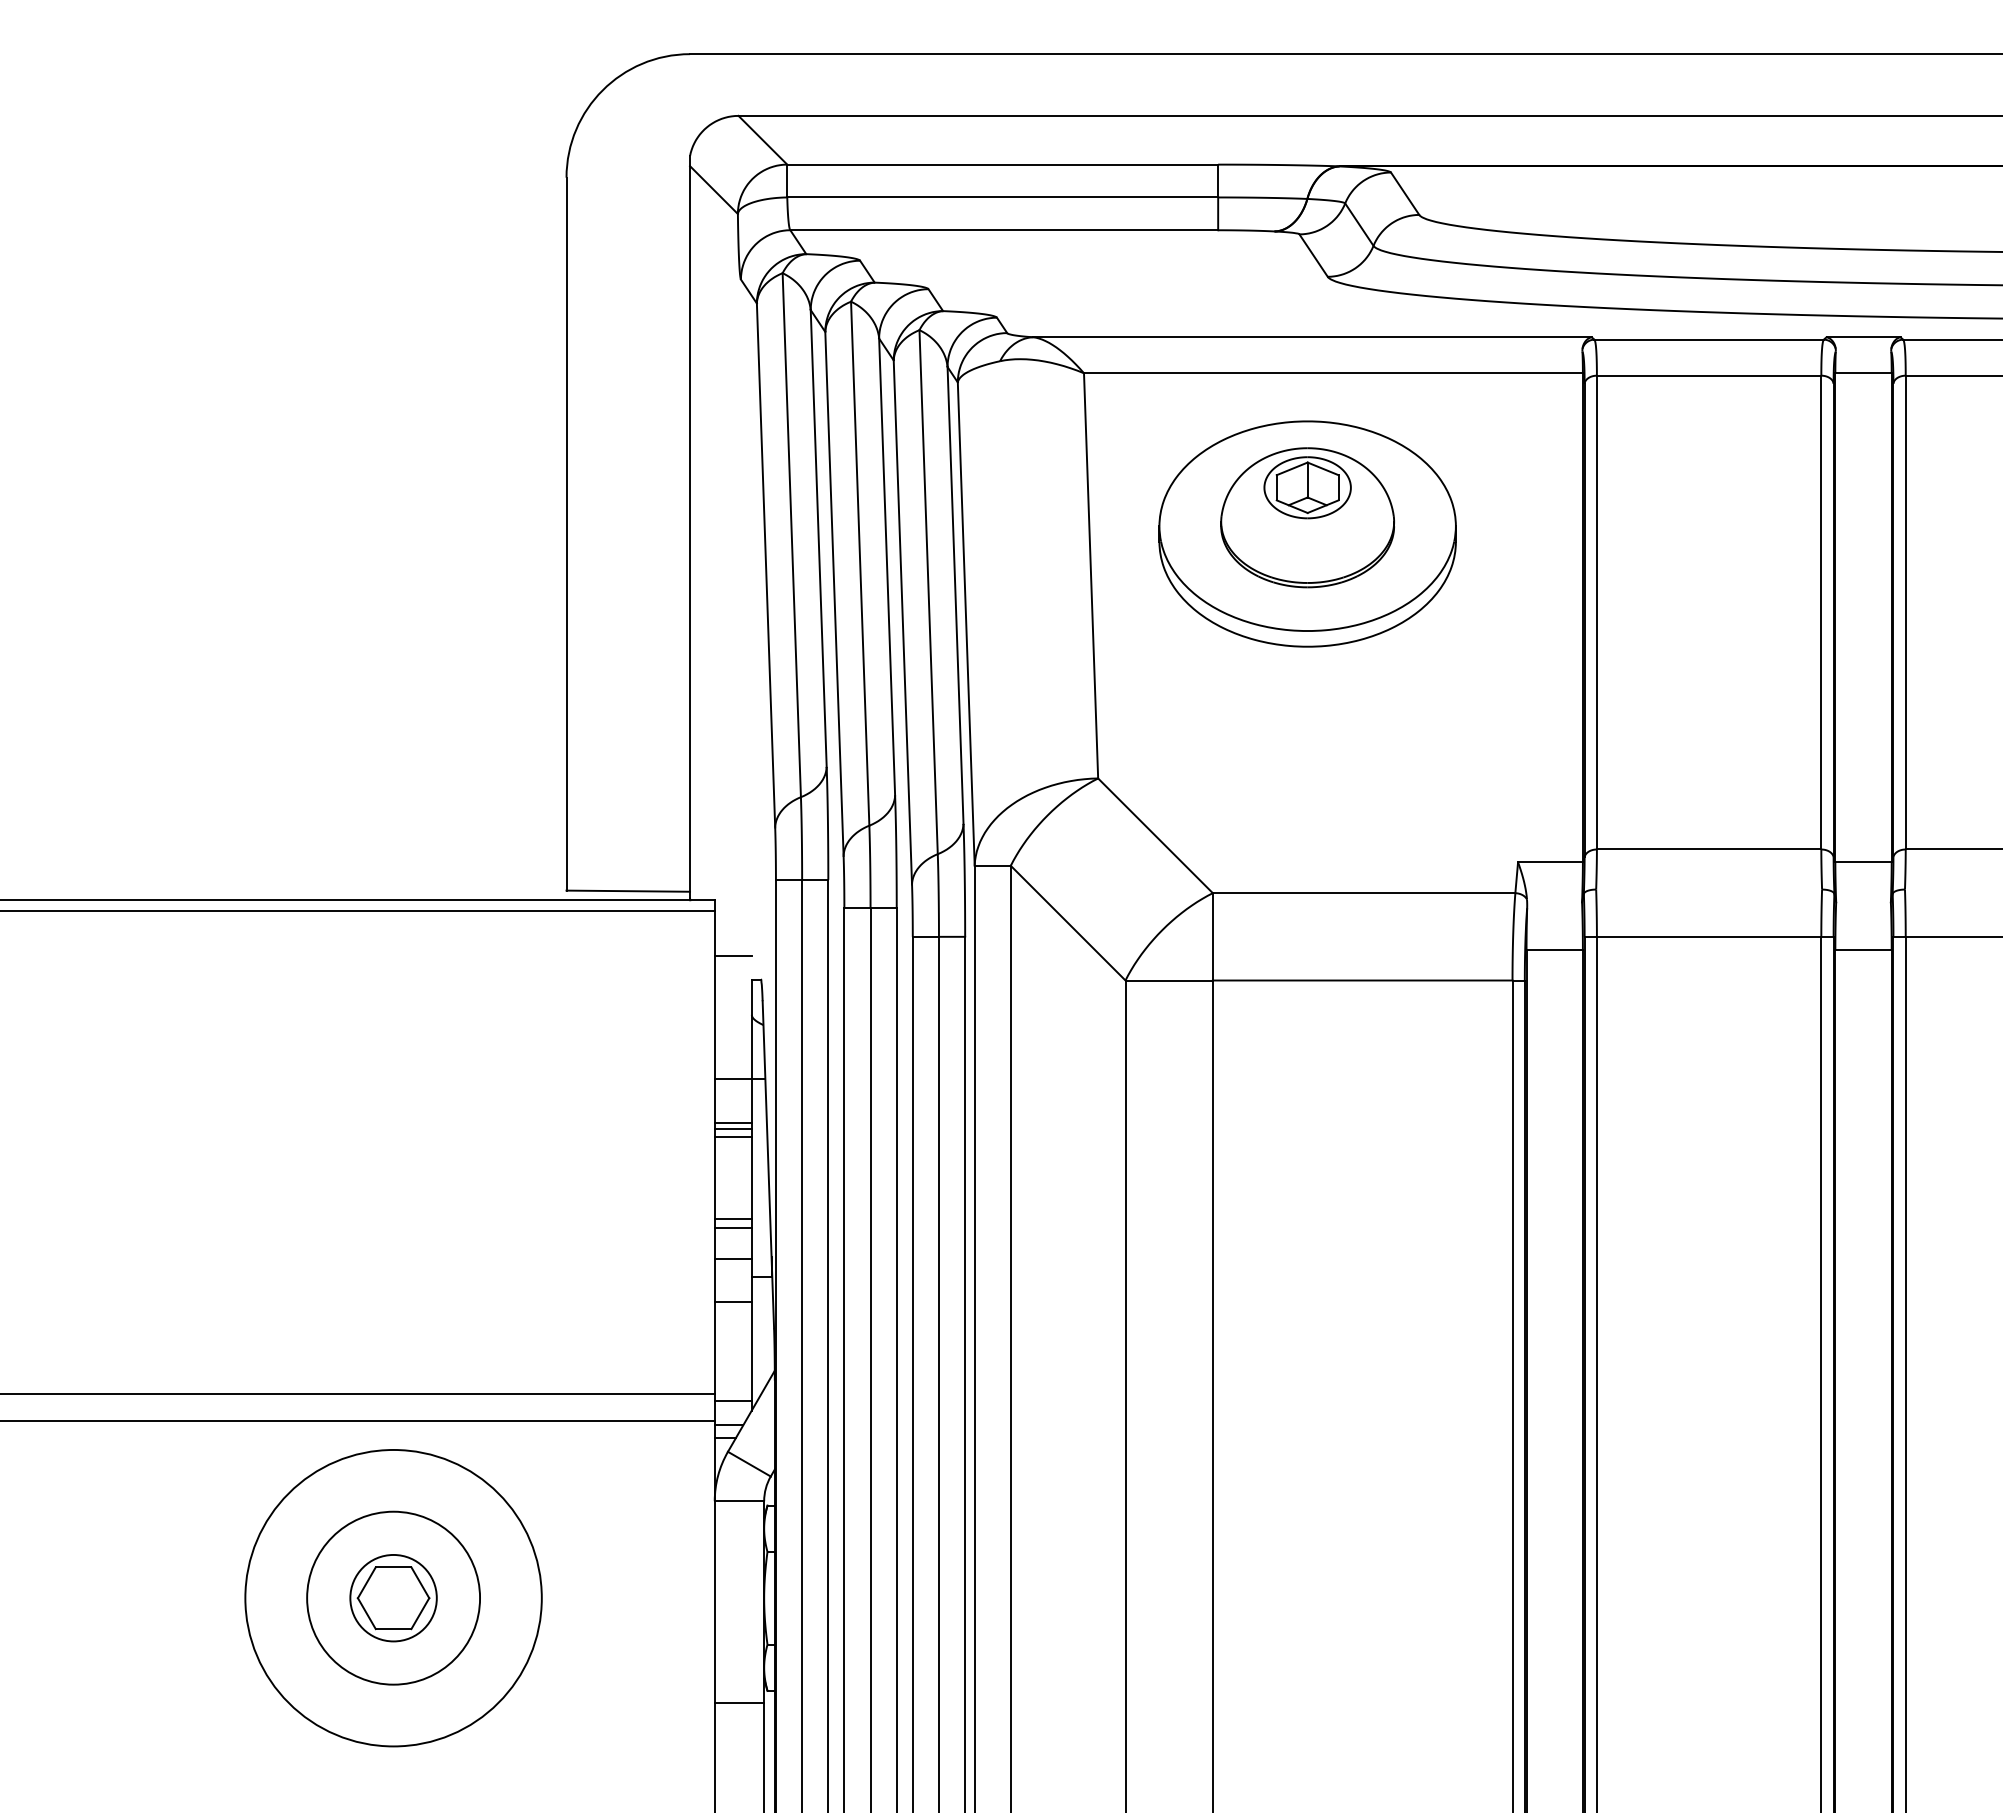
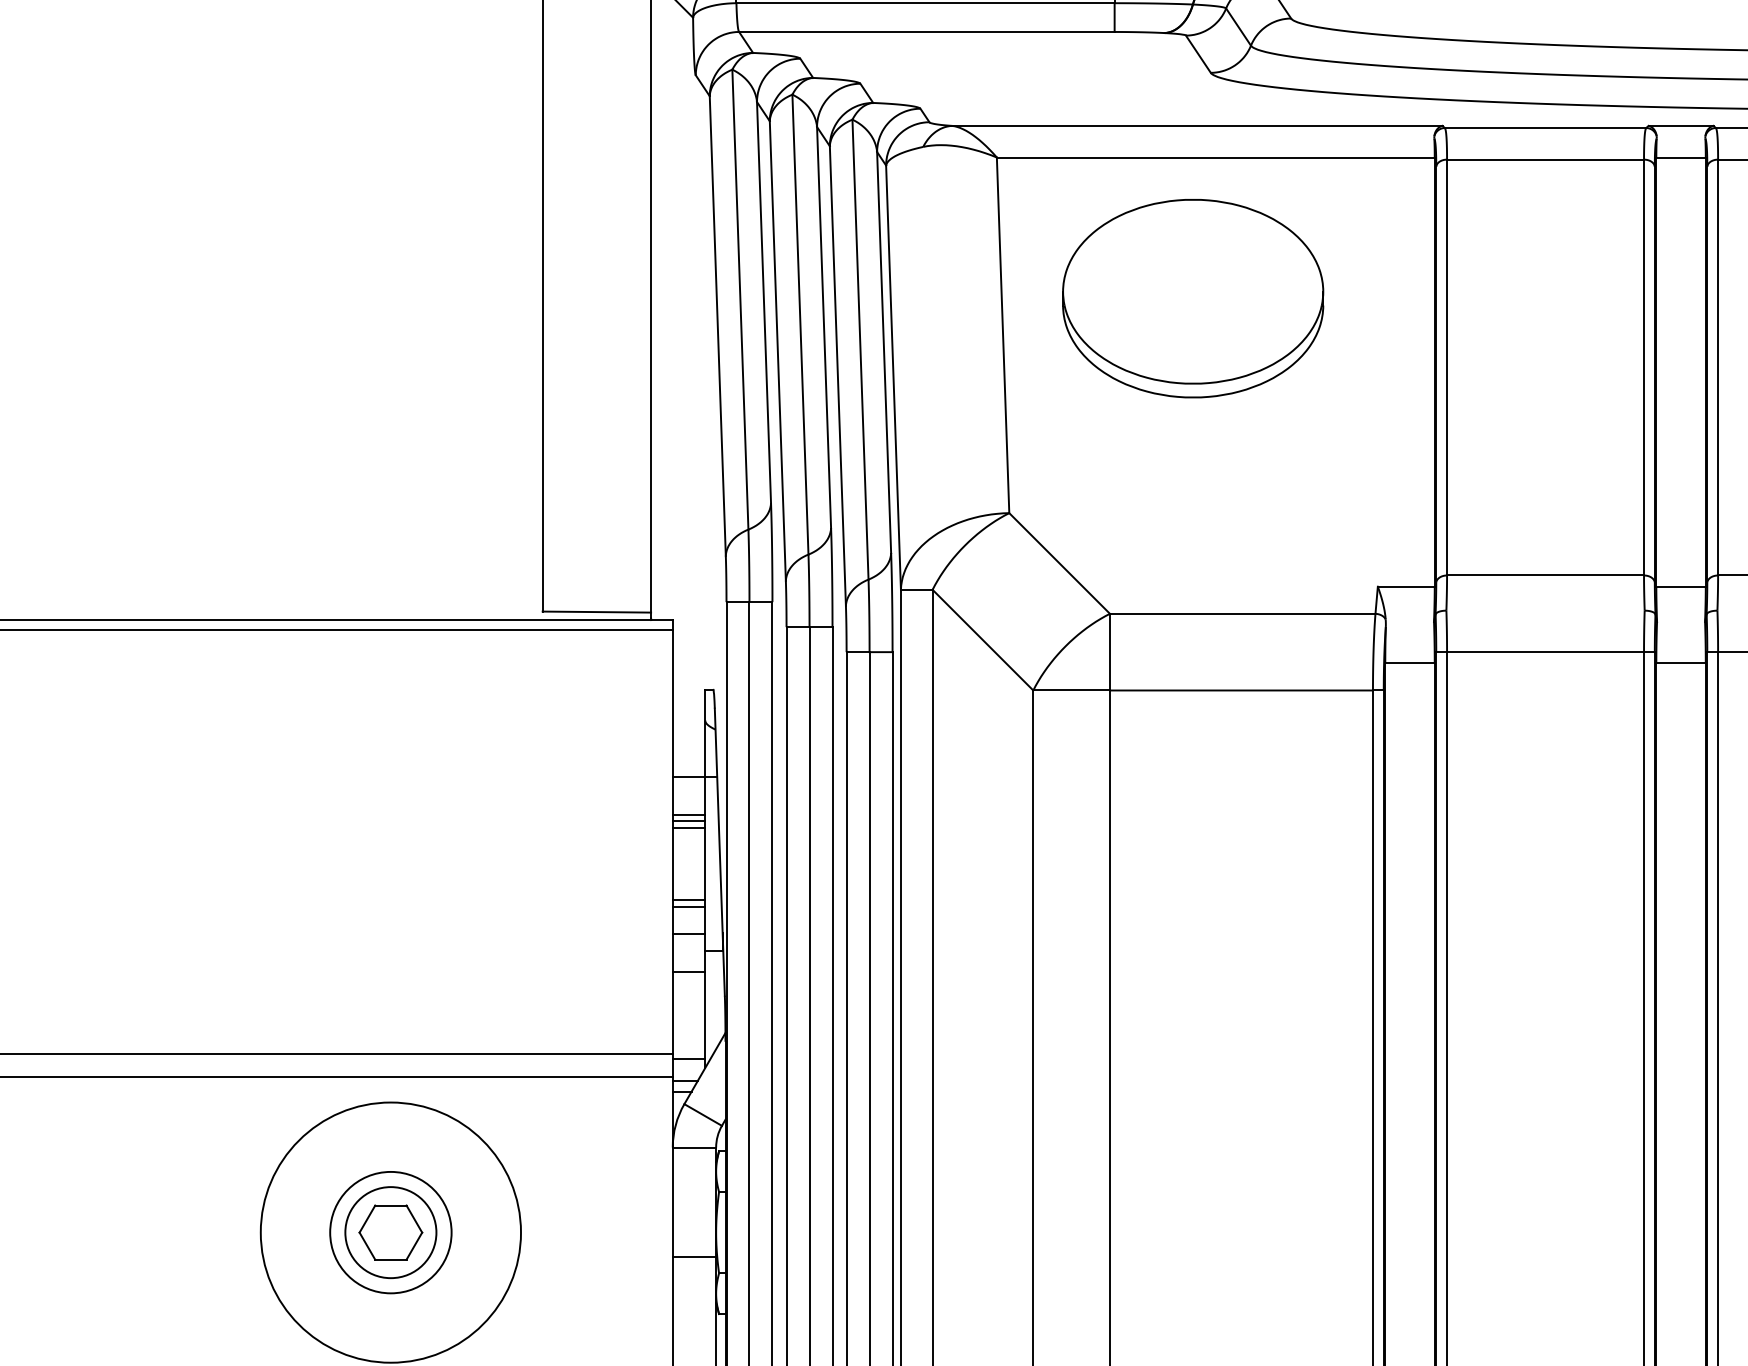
part: (1307, 517) -> (1193, 284), removed
line: (732, 955) -> (688, 668), removed
circle: (393, 1597) -> (390, 1232), size x0.6
circle: (393, 1597) -> (390, 1232), size x1.6
line: (739, 1703) -> (694, 1257), moved

